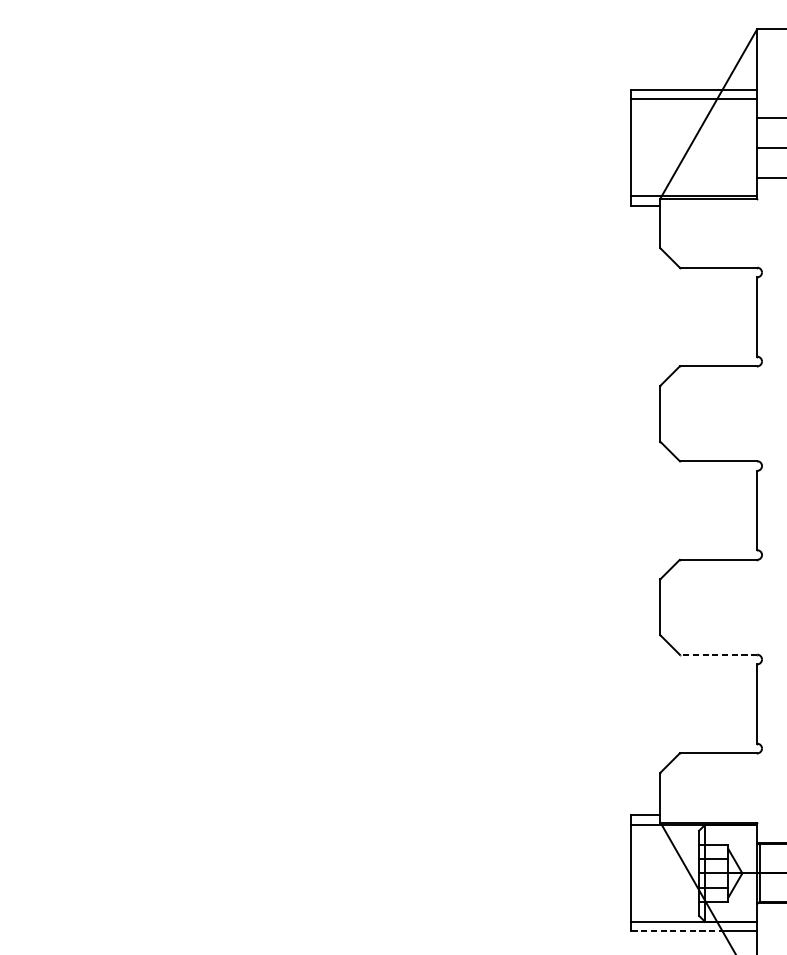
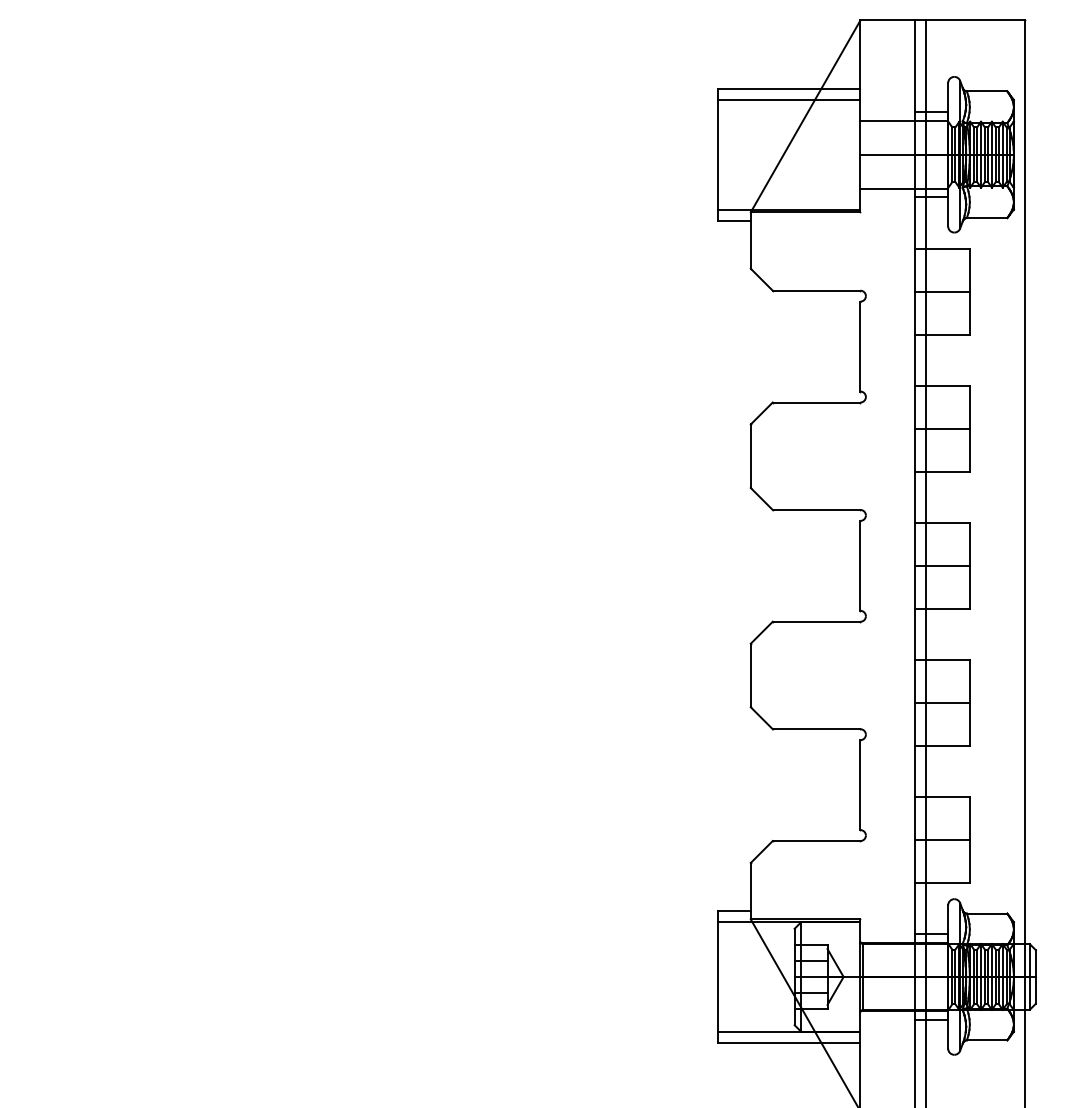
line: (718, 654) -> (816, 729), dashed -> solid
line: (676, 931) -> (769, 1042), dashed -> solid

